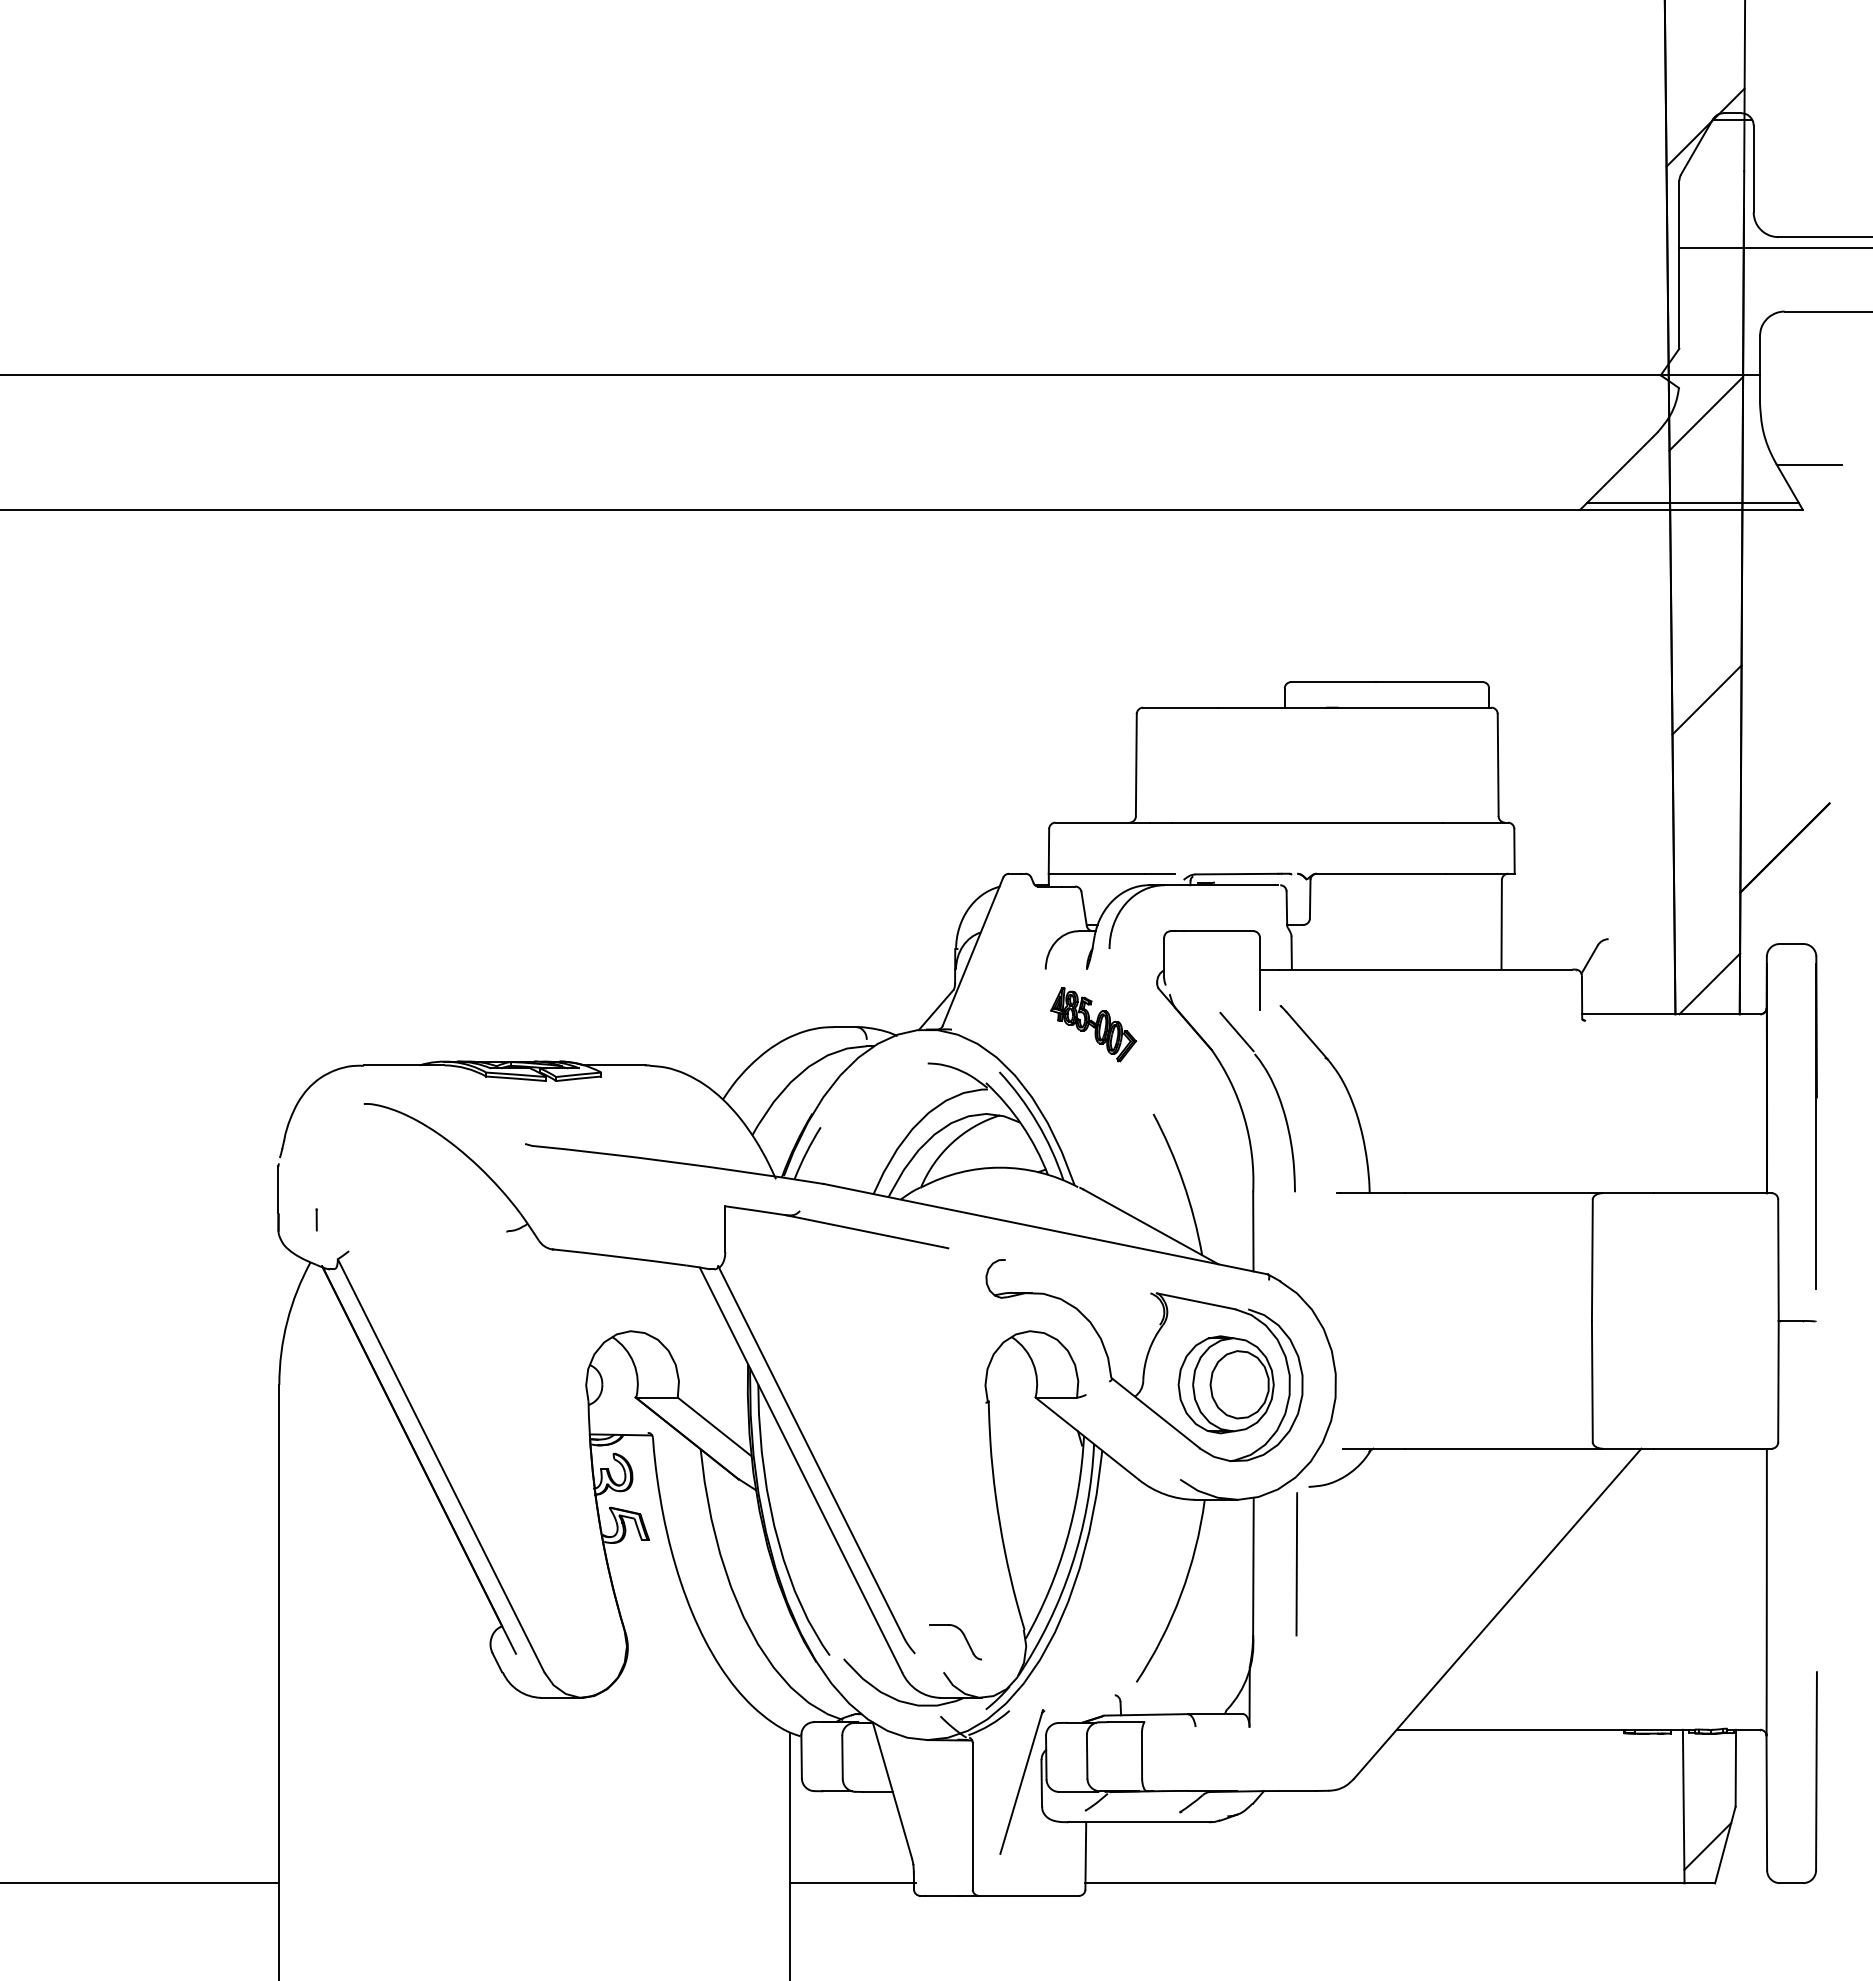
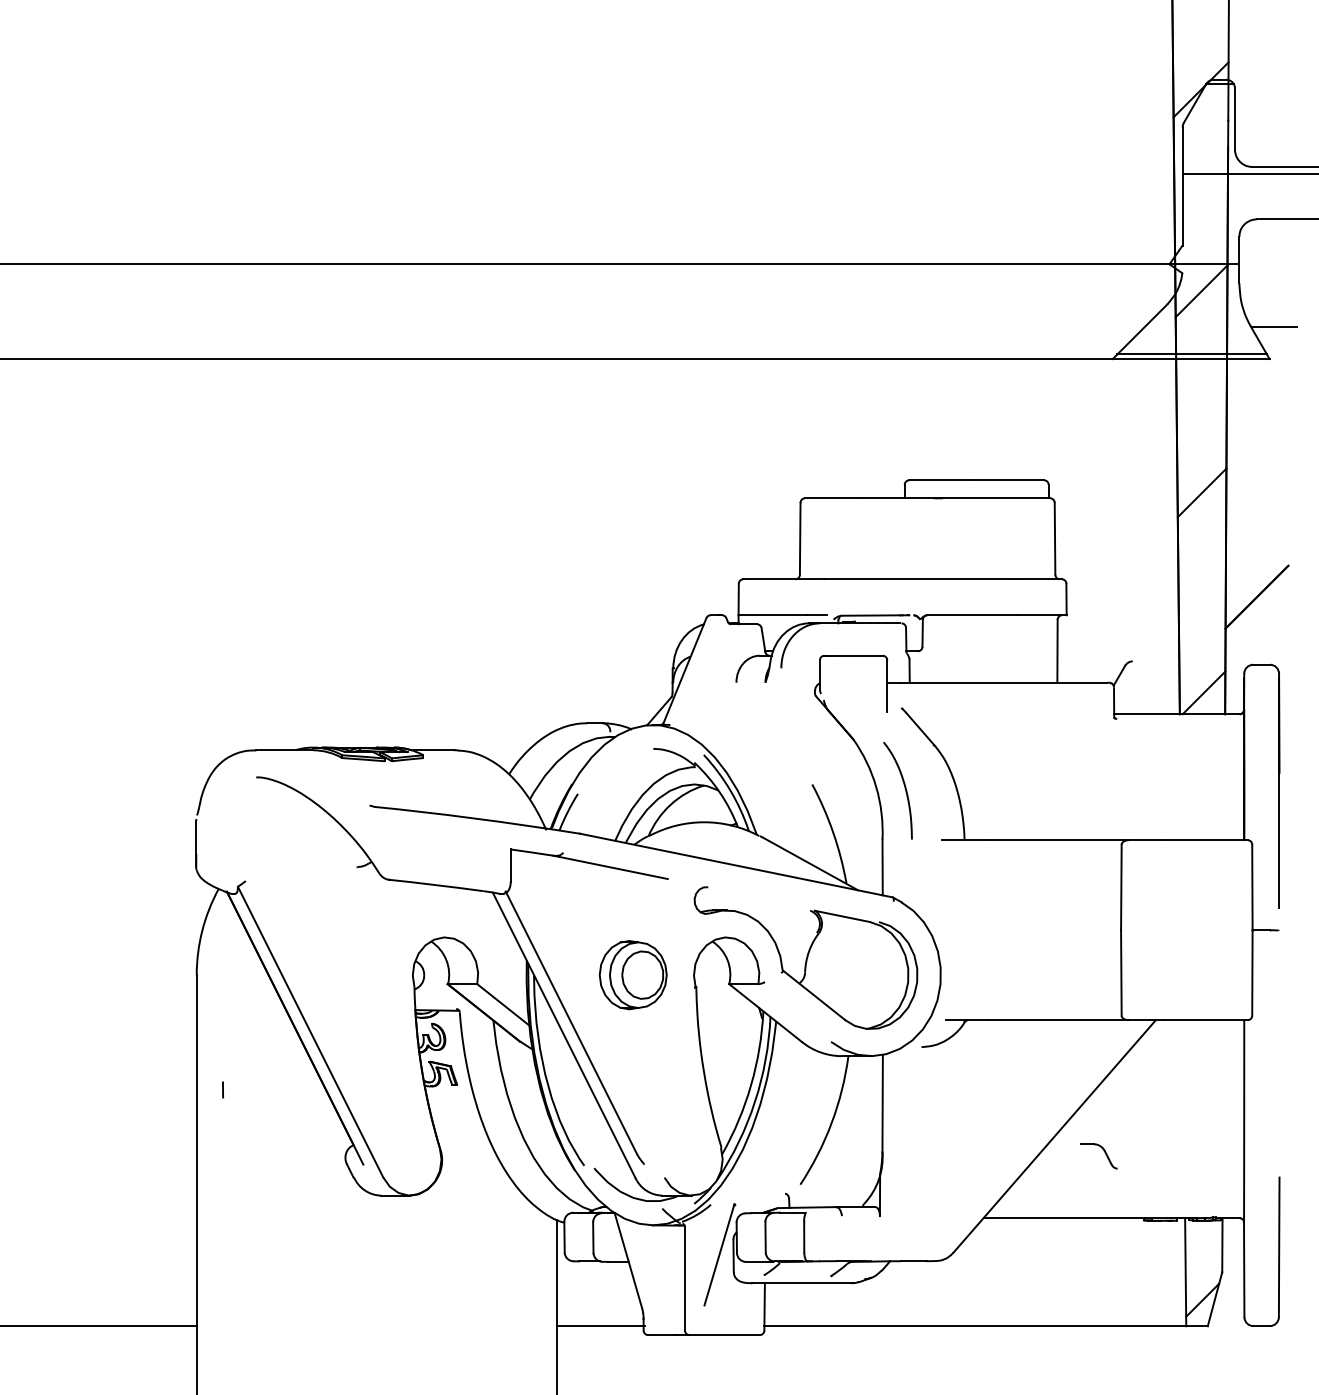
part: (1093, 1024) -> (770, 721), removed
line: (1236, 1031) -> (870, 726), removed
line: (316, 1219) -> (222, 1089), moved
part: (1225, 1384) -> (632, 974), moved
line: (1296, 1564) -> (913, 1101), removed
part: (964, 1638) -> (1105, 1153), moved

